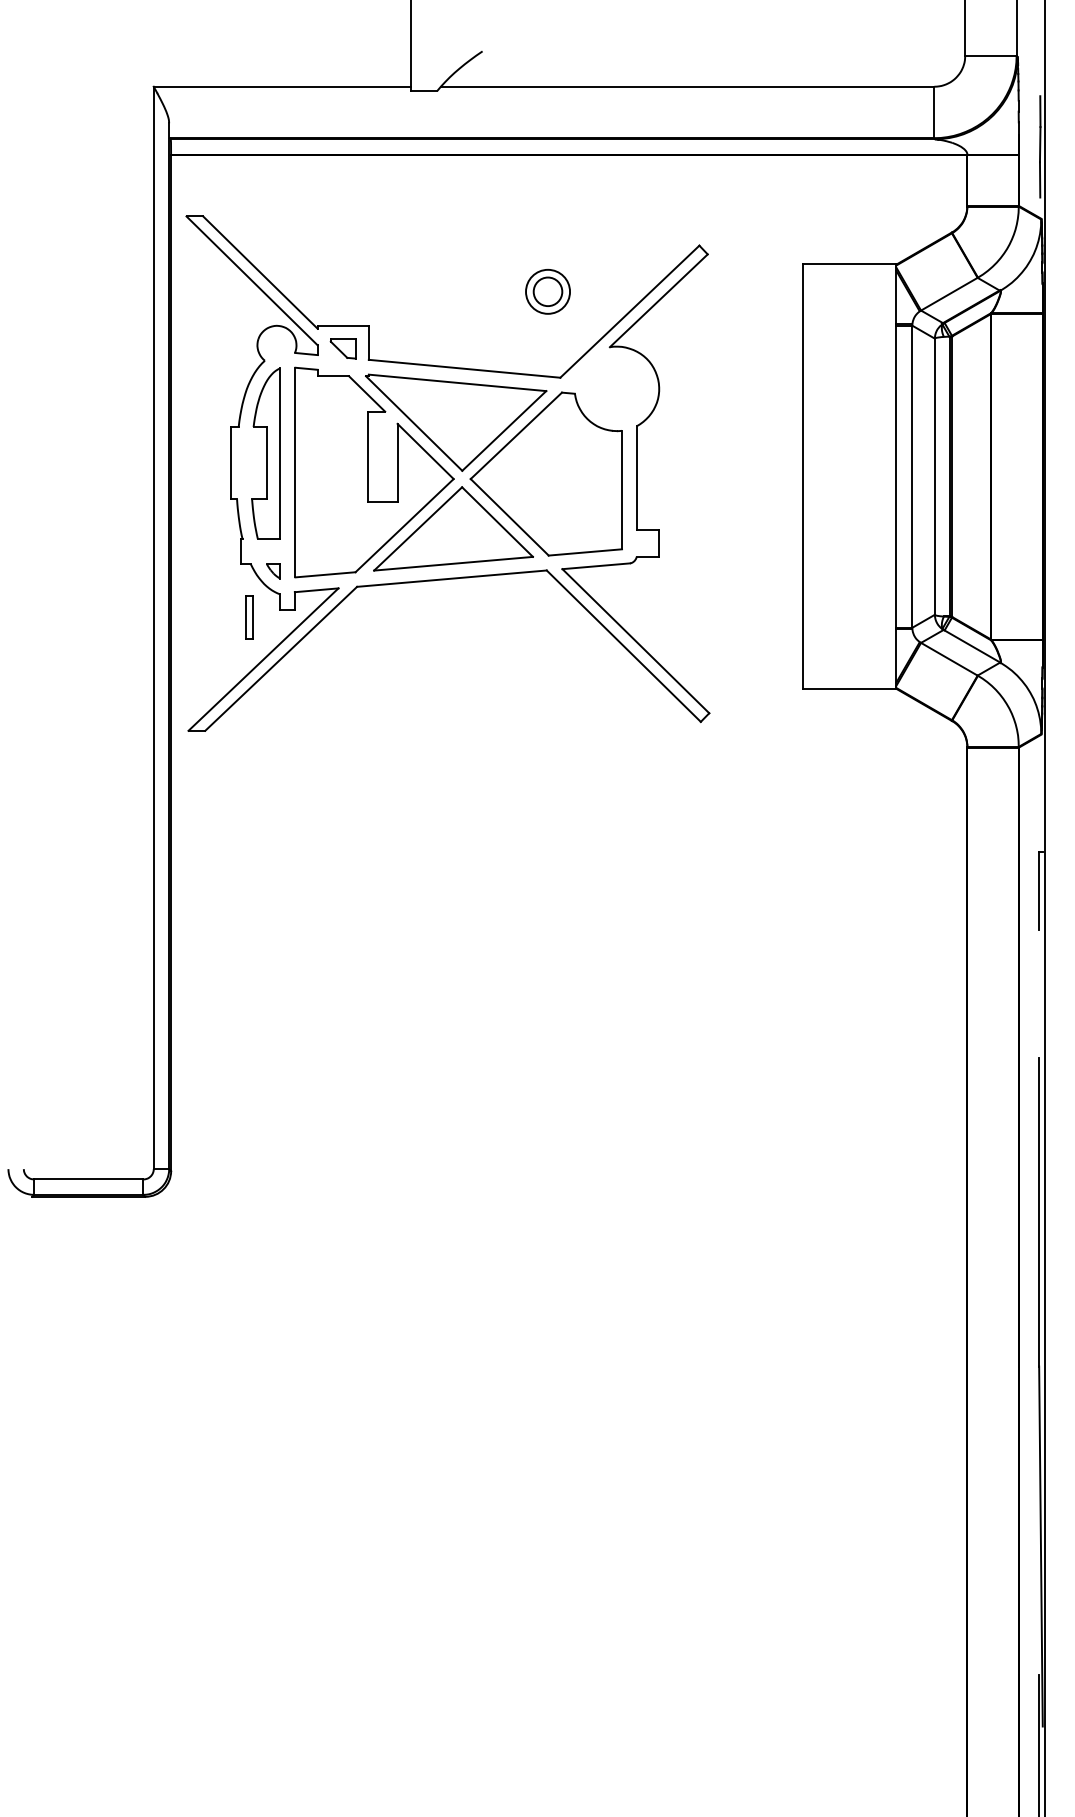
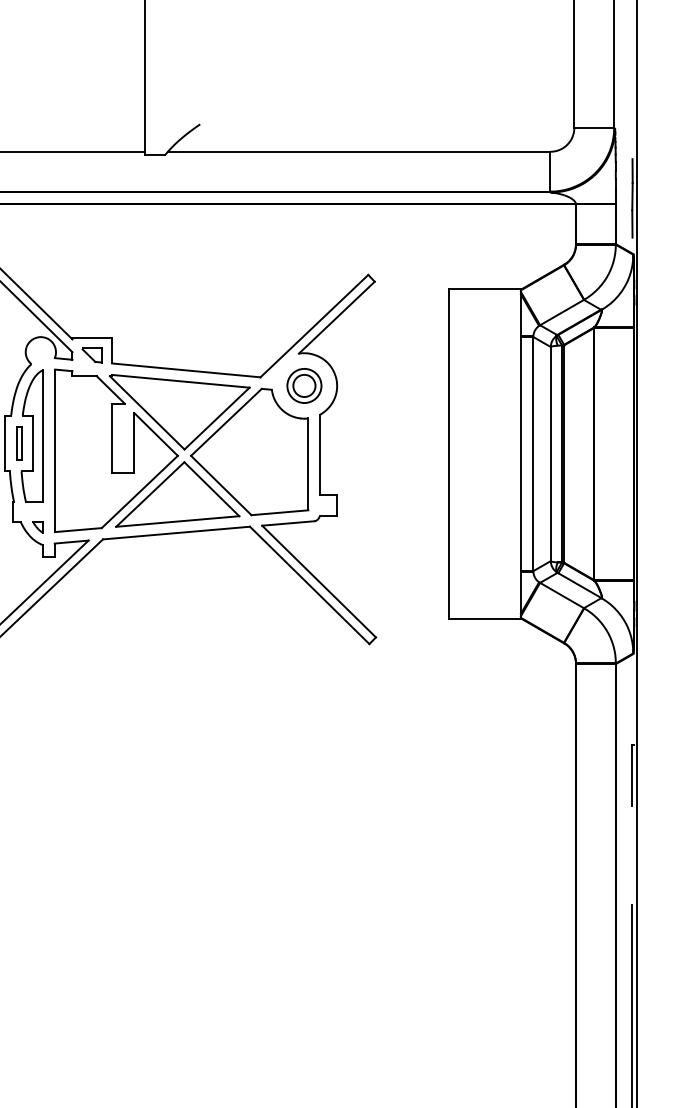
part: (547, 291) -> (304, 385), moved
part: (249, 617) -> (19, 443), moved

